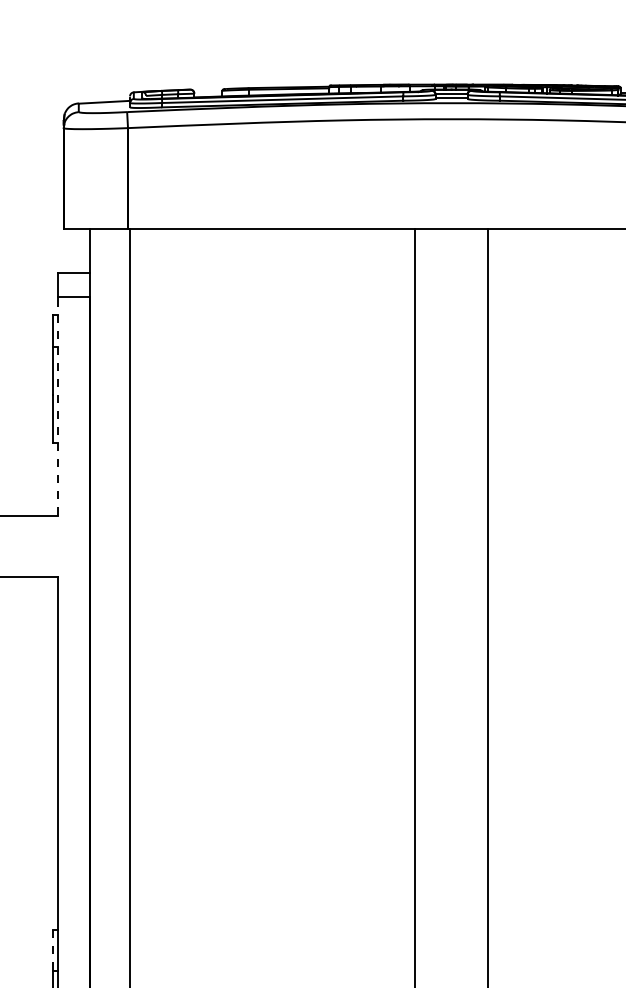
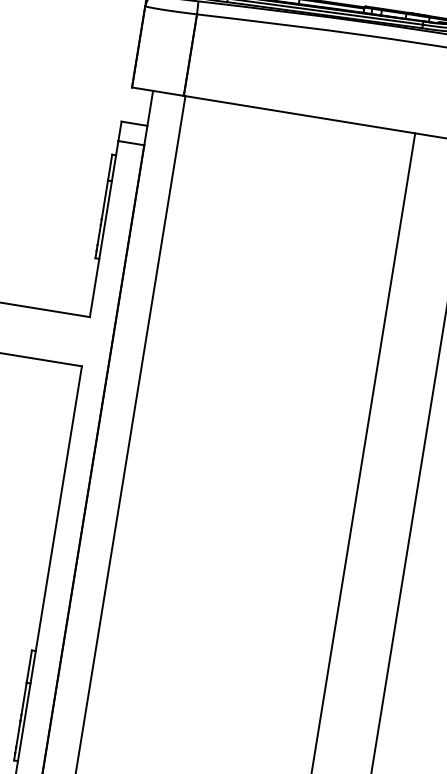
line: (57, 405) -> (104, 228), dashed -> solid
line: (52, 949) -> (29, 665), dashed -> solid

